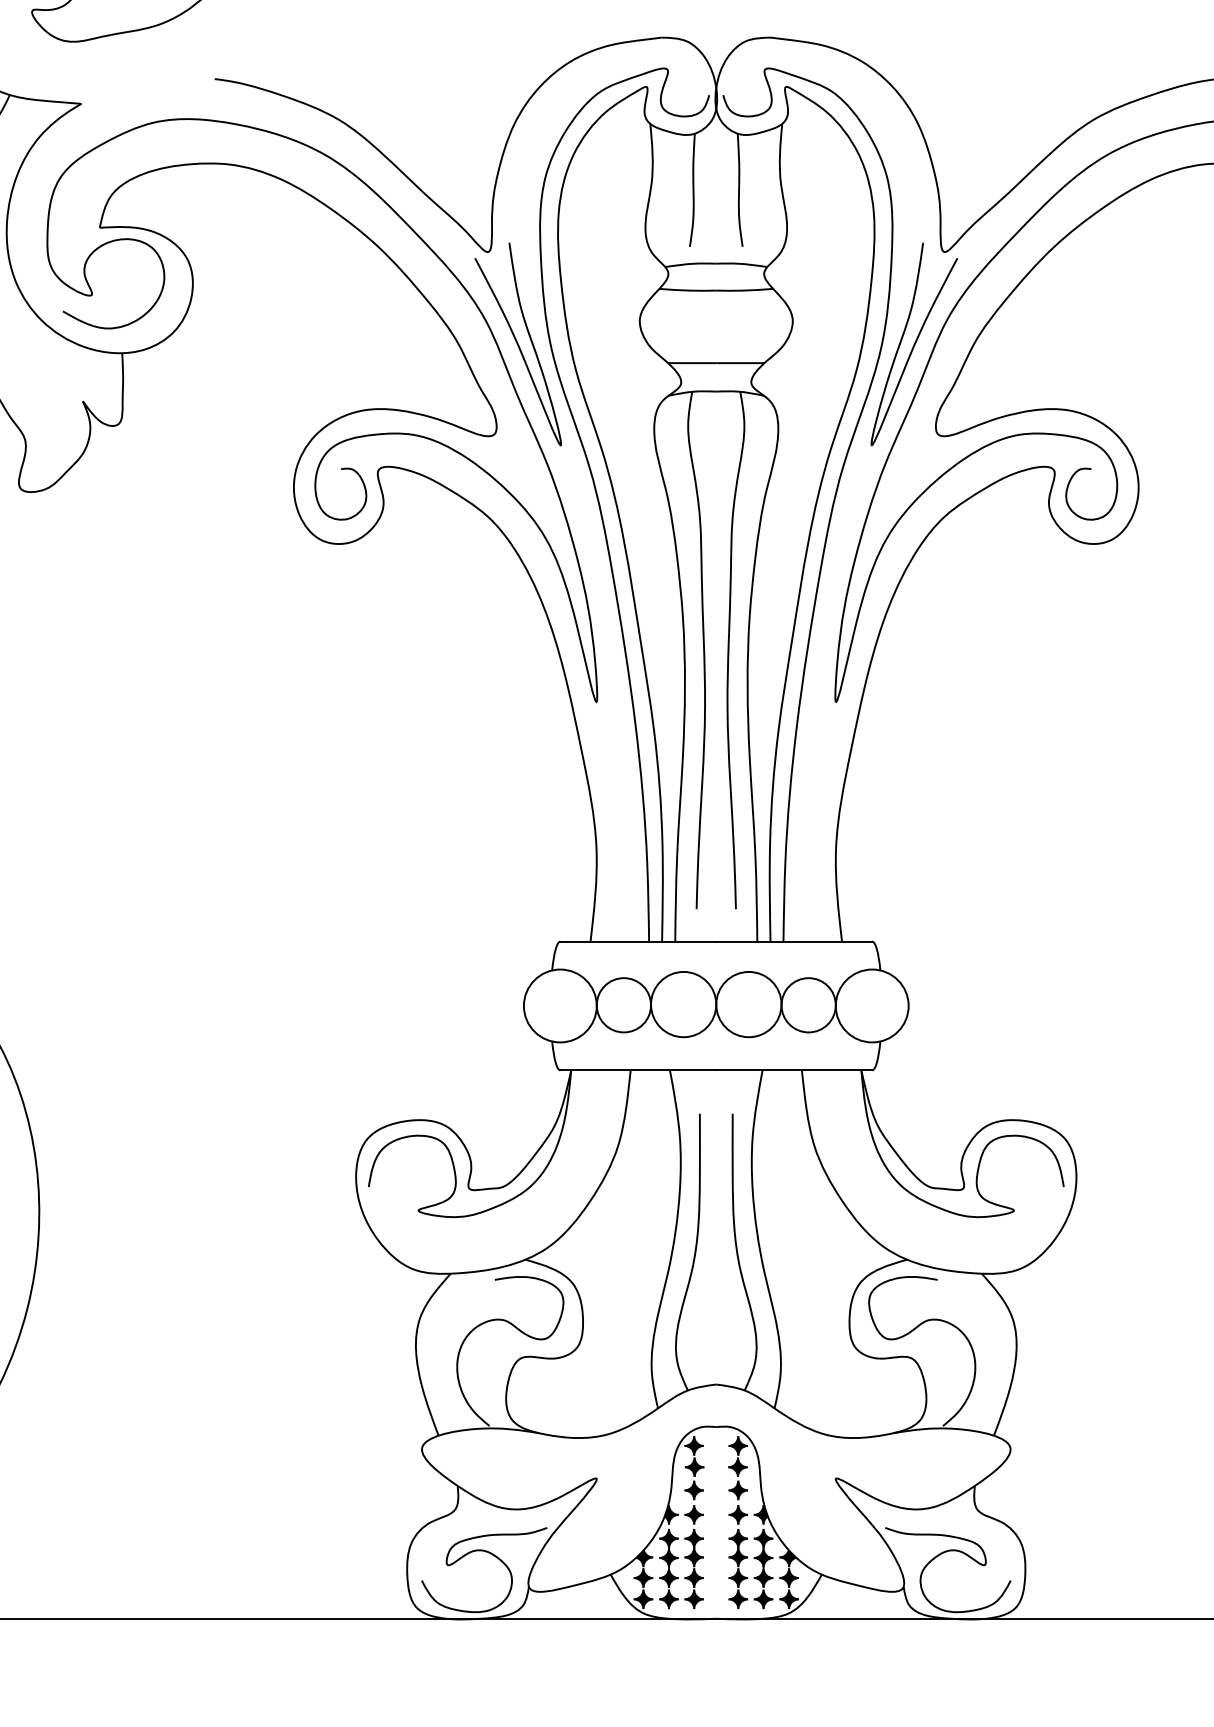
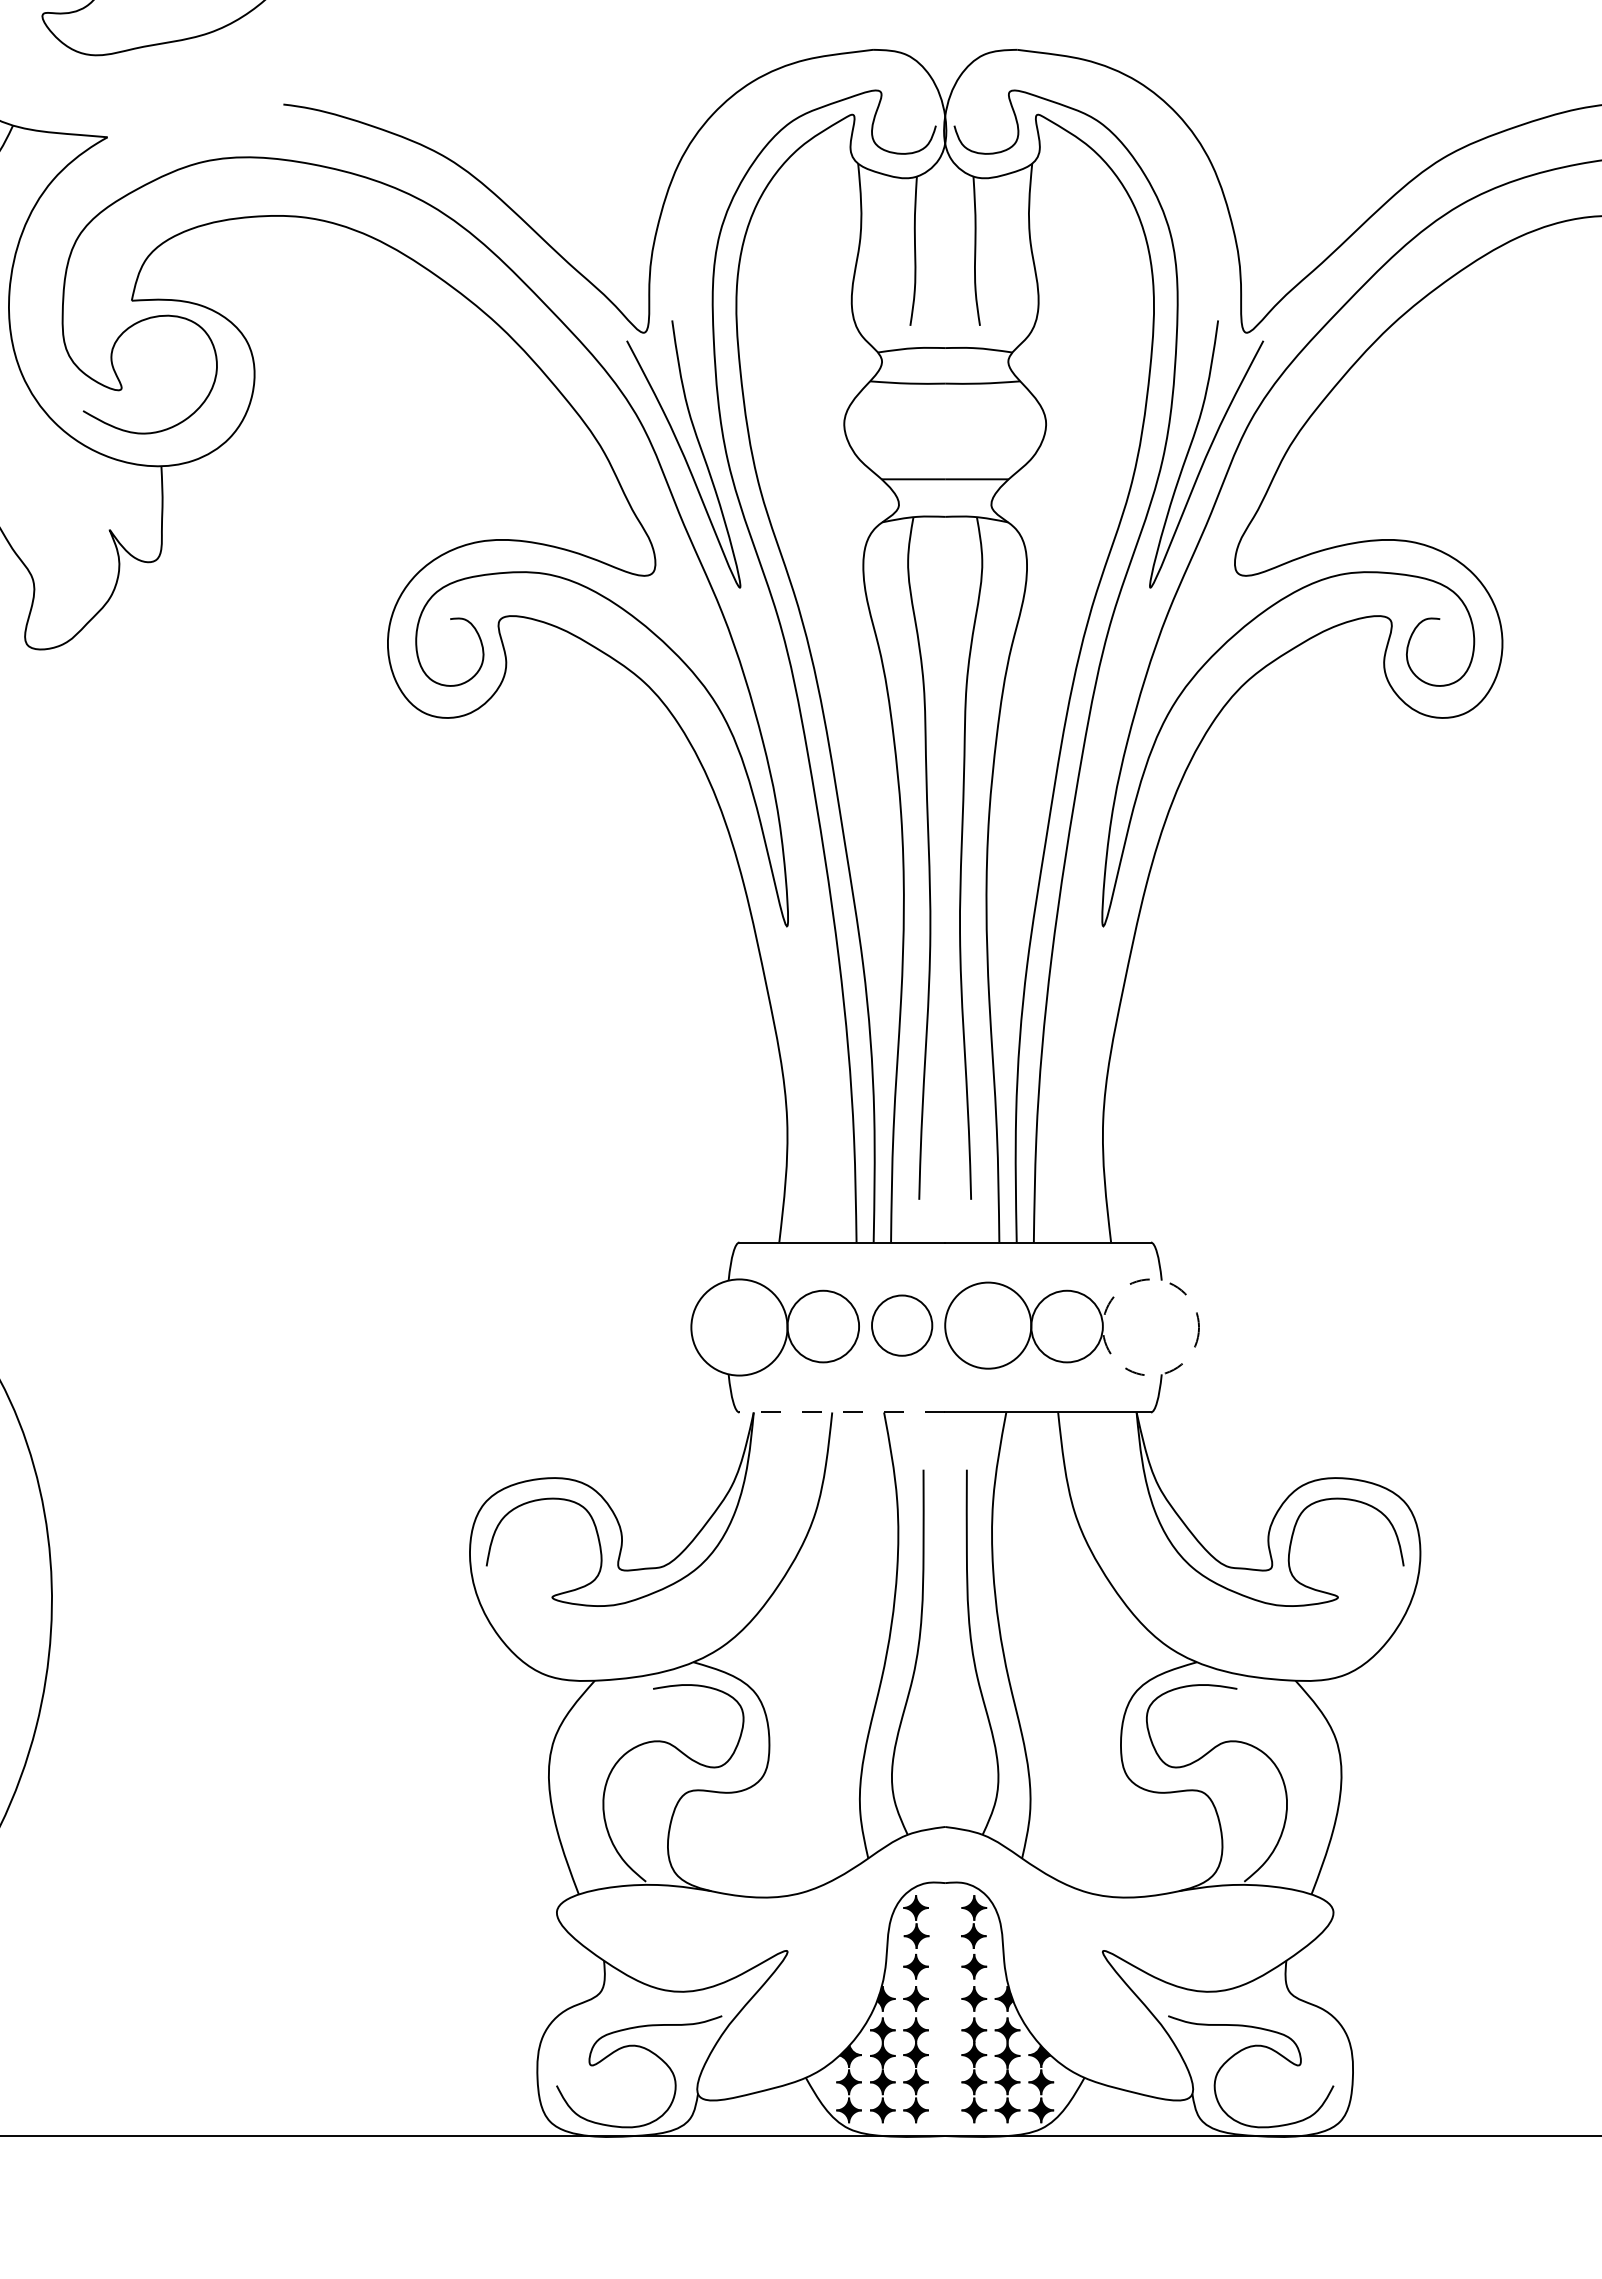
circle: (683, 1004) -> (902, 1325), size x0.7
circle: (871, 1005) -> (1150, 1327), solid -> dashed
line: (638, 1070) -> (842, 1412), solid -> dashed

